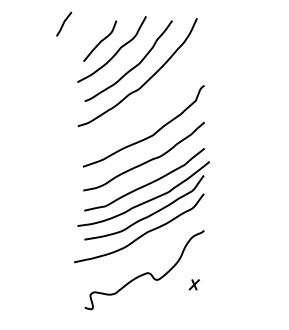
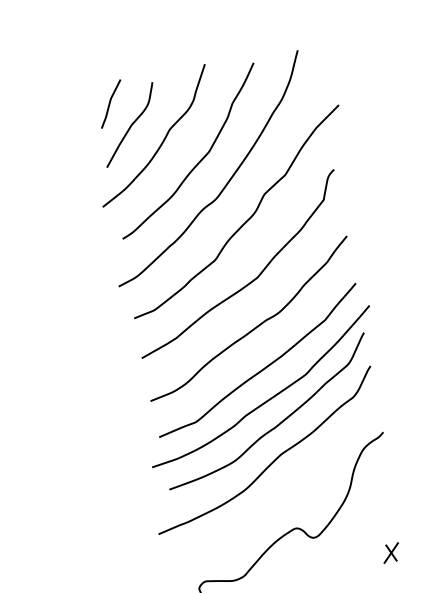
curve: (64, 23) -> (111, 102), moved
curve: (150, 104) -> (242, 222), added
part: (193, 284) -> (389, 552), moved

